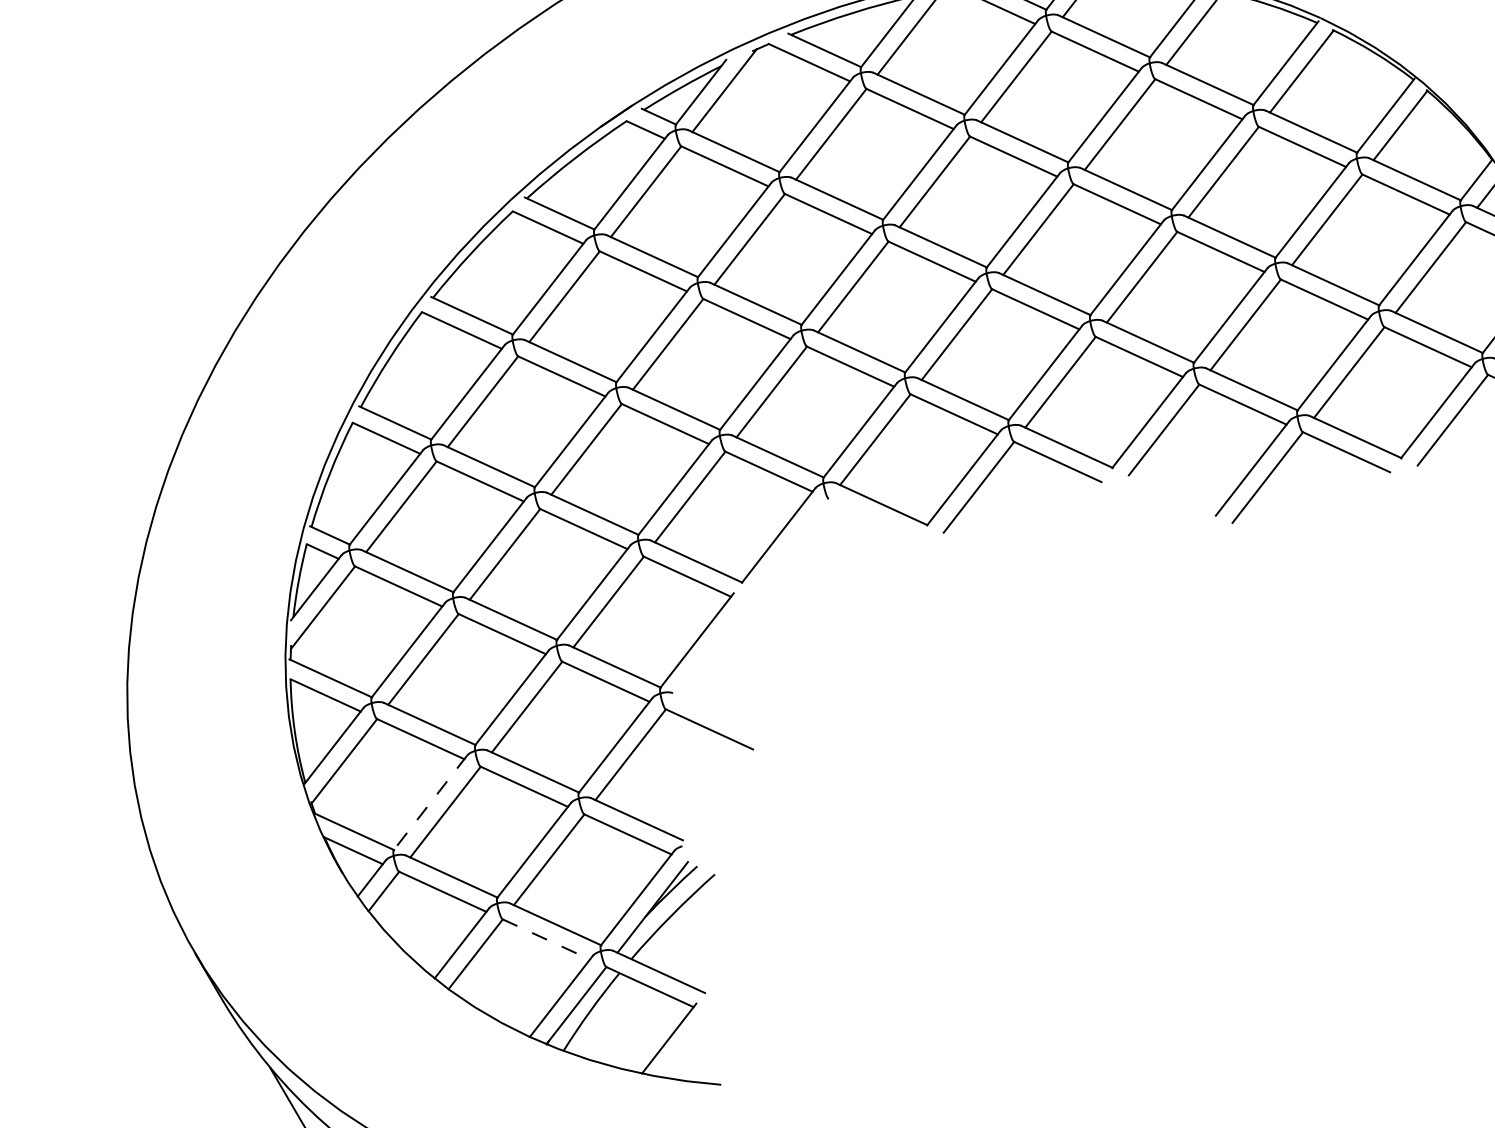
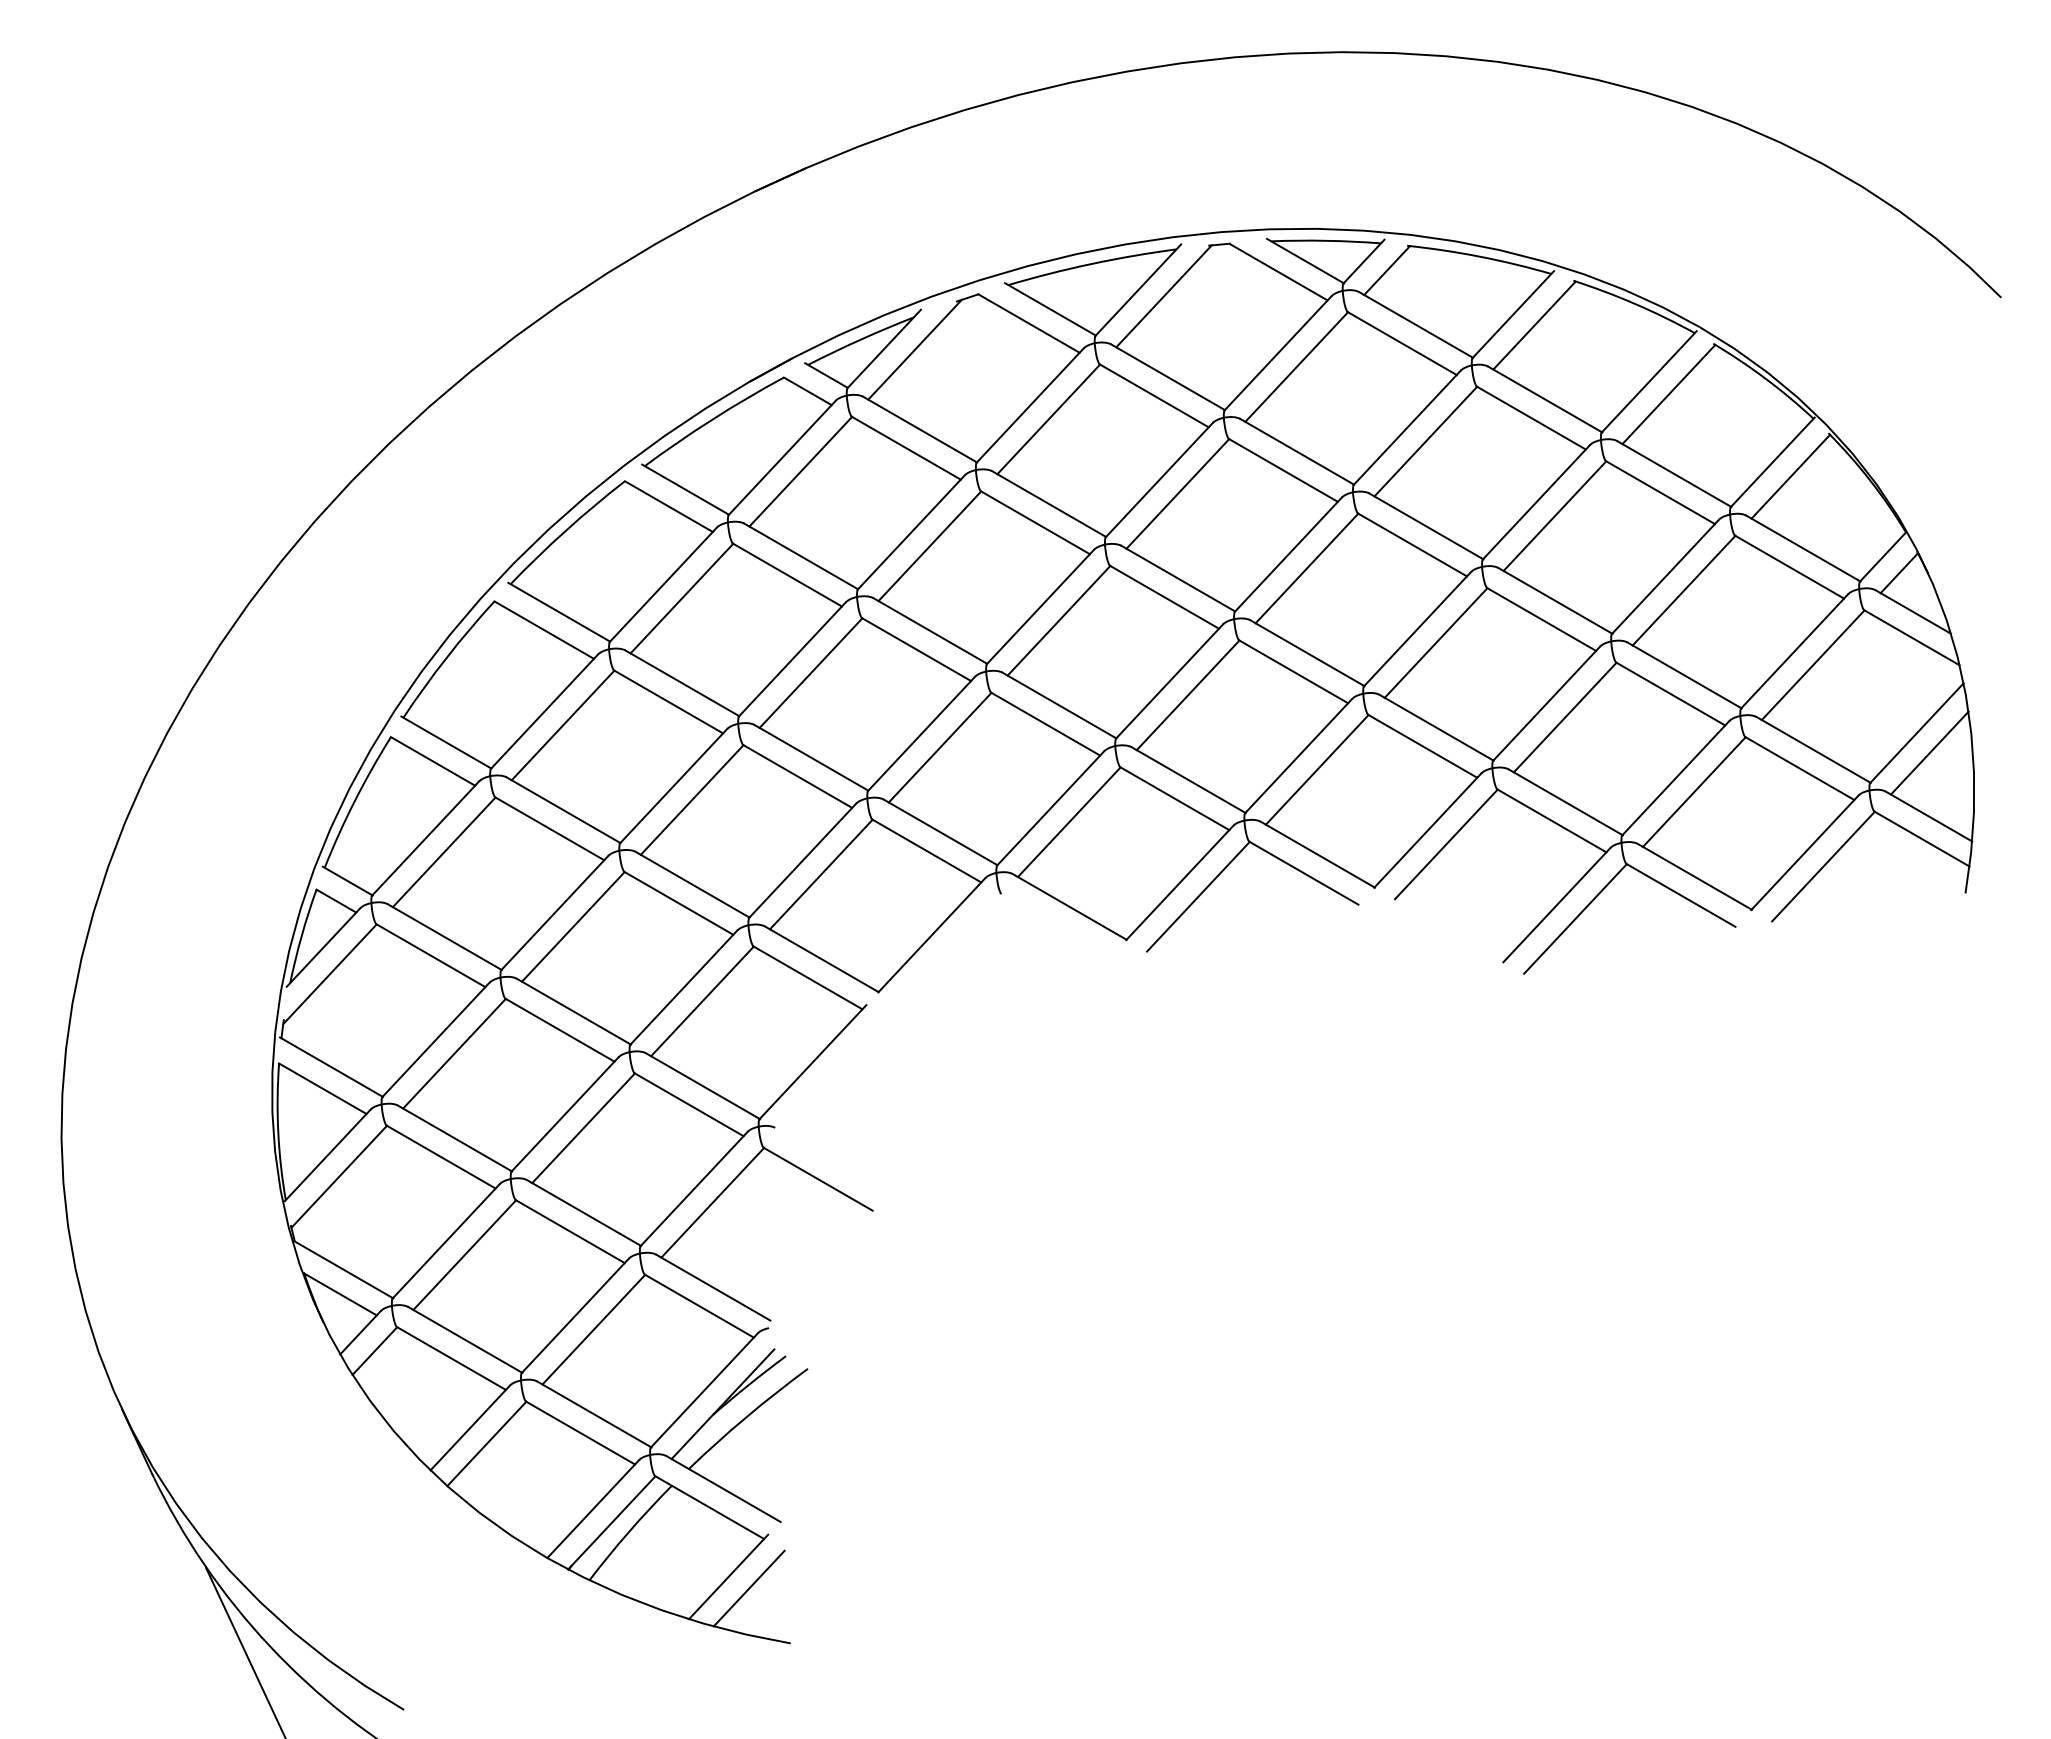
line: (429, 803) -> (445, 1241), dashed -> solid
line: (546, 939) -> (580, 1433), dashed -> solid
line: (685, 1045) -> (748, 1588), added

